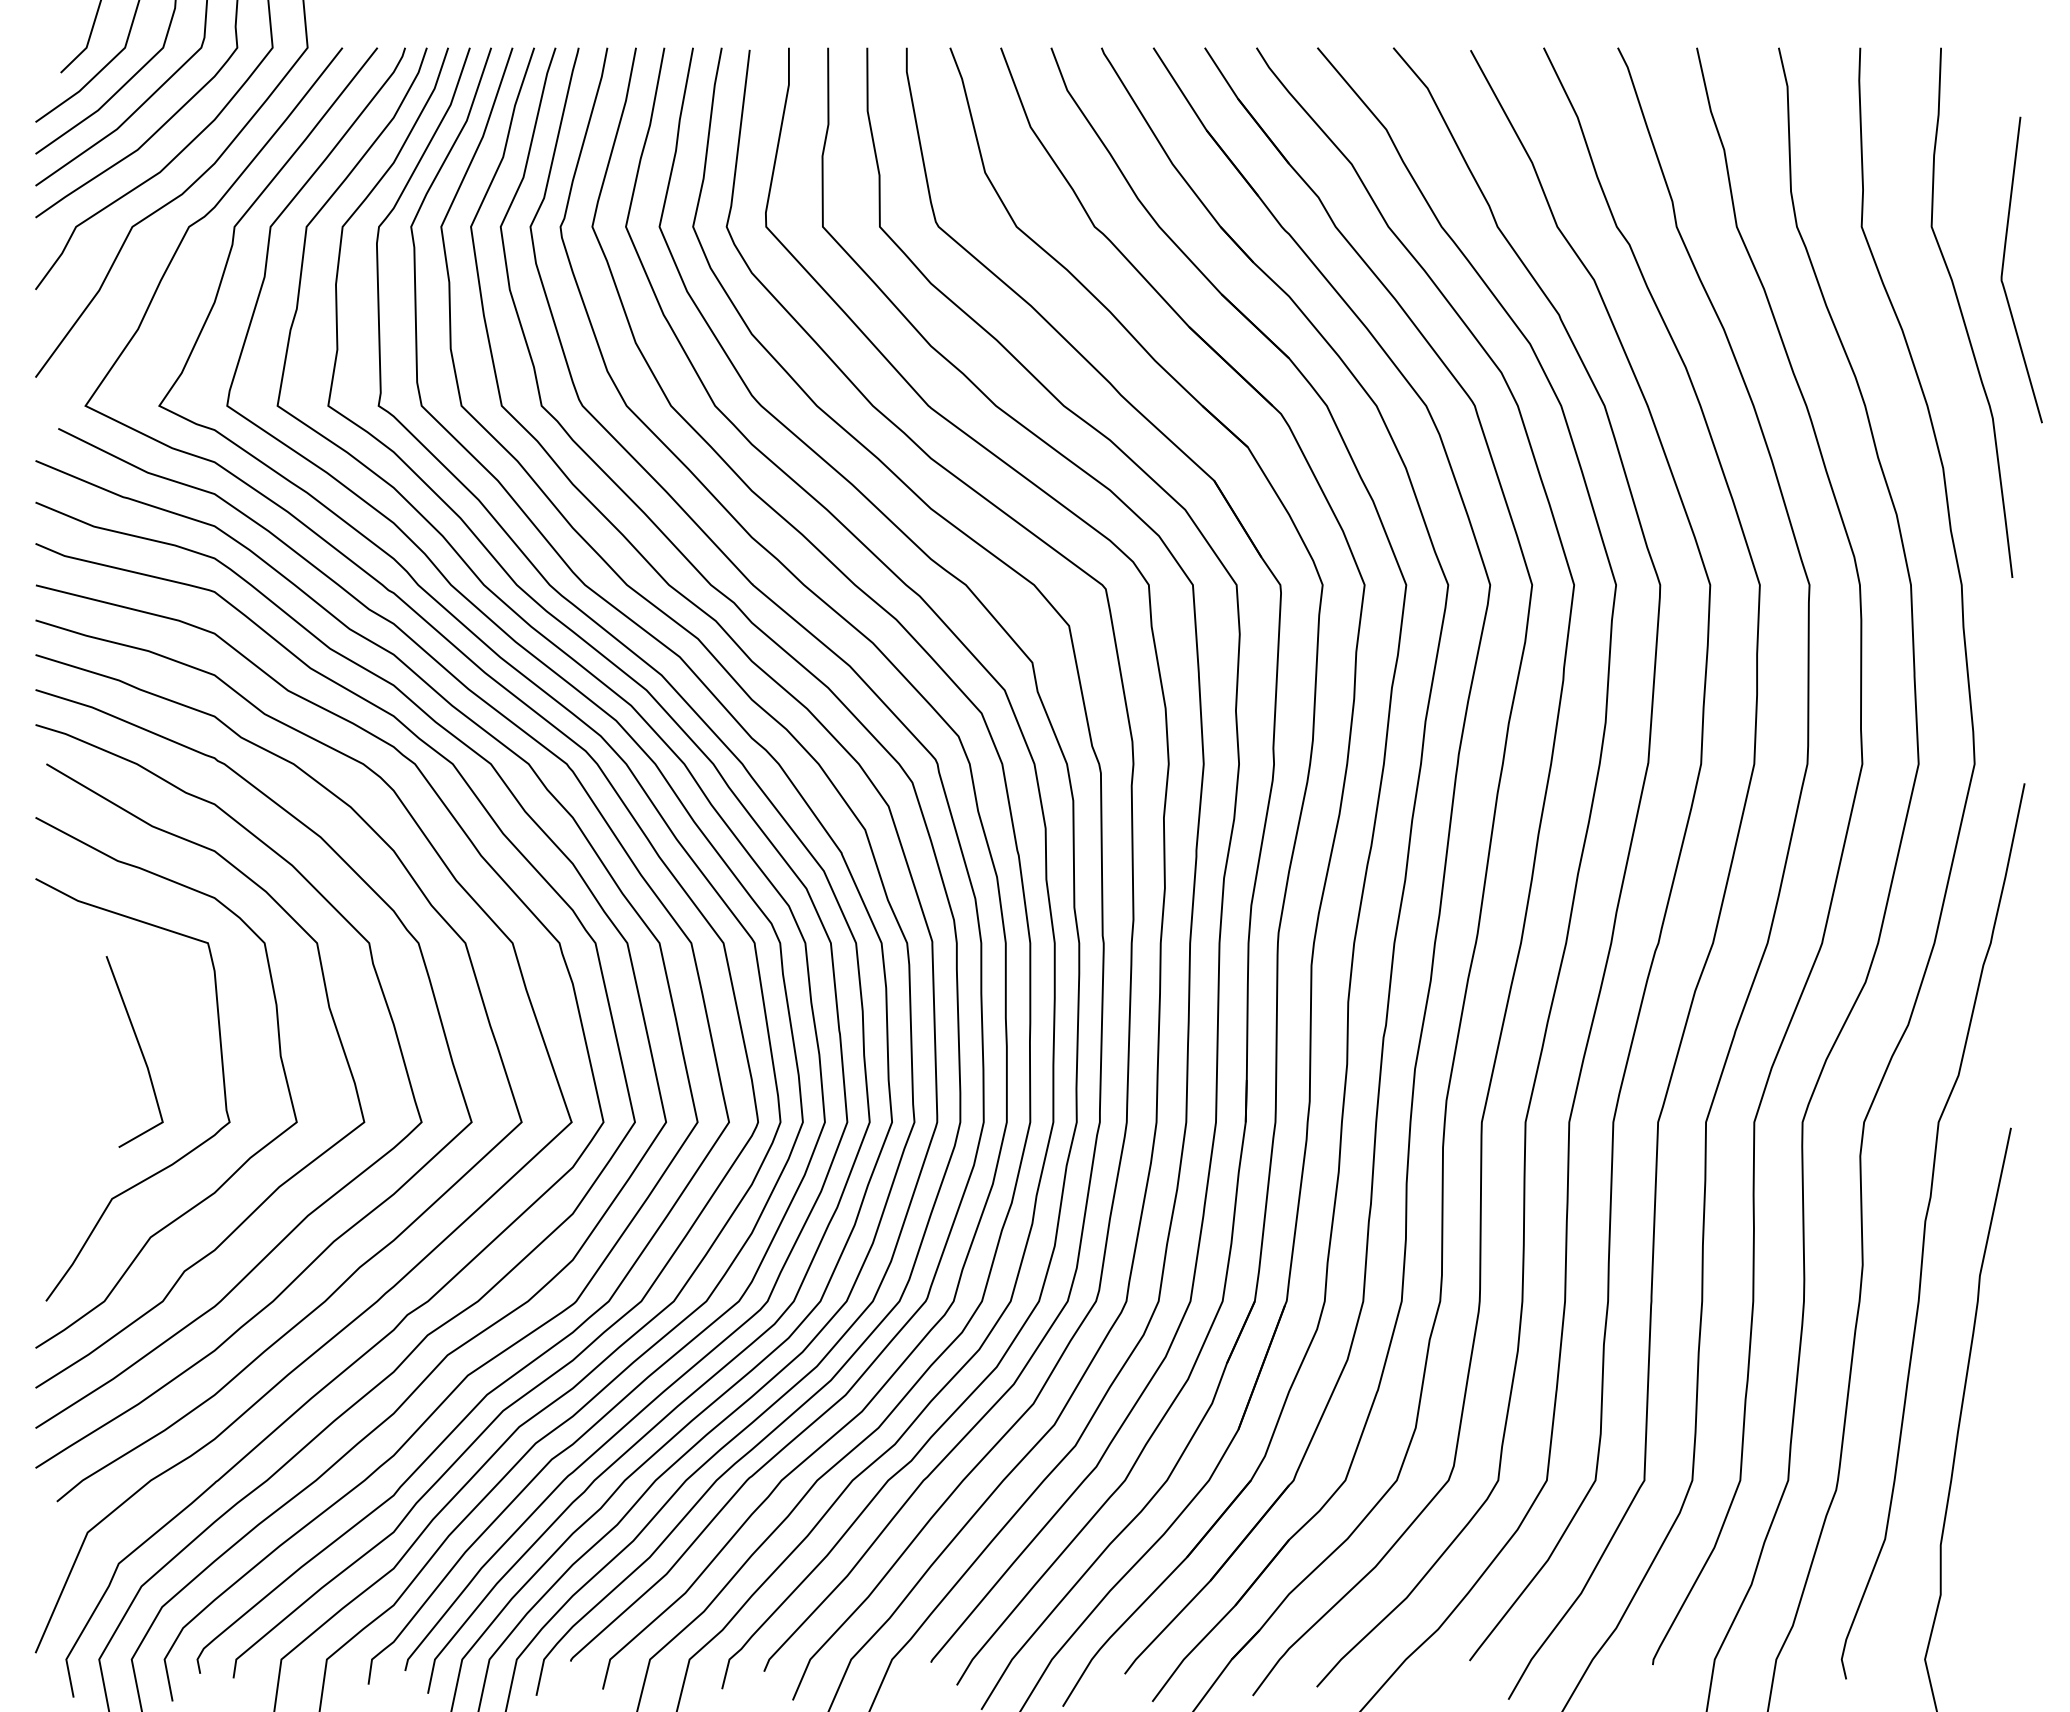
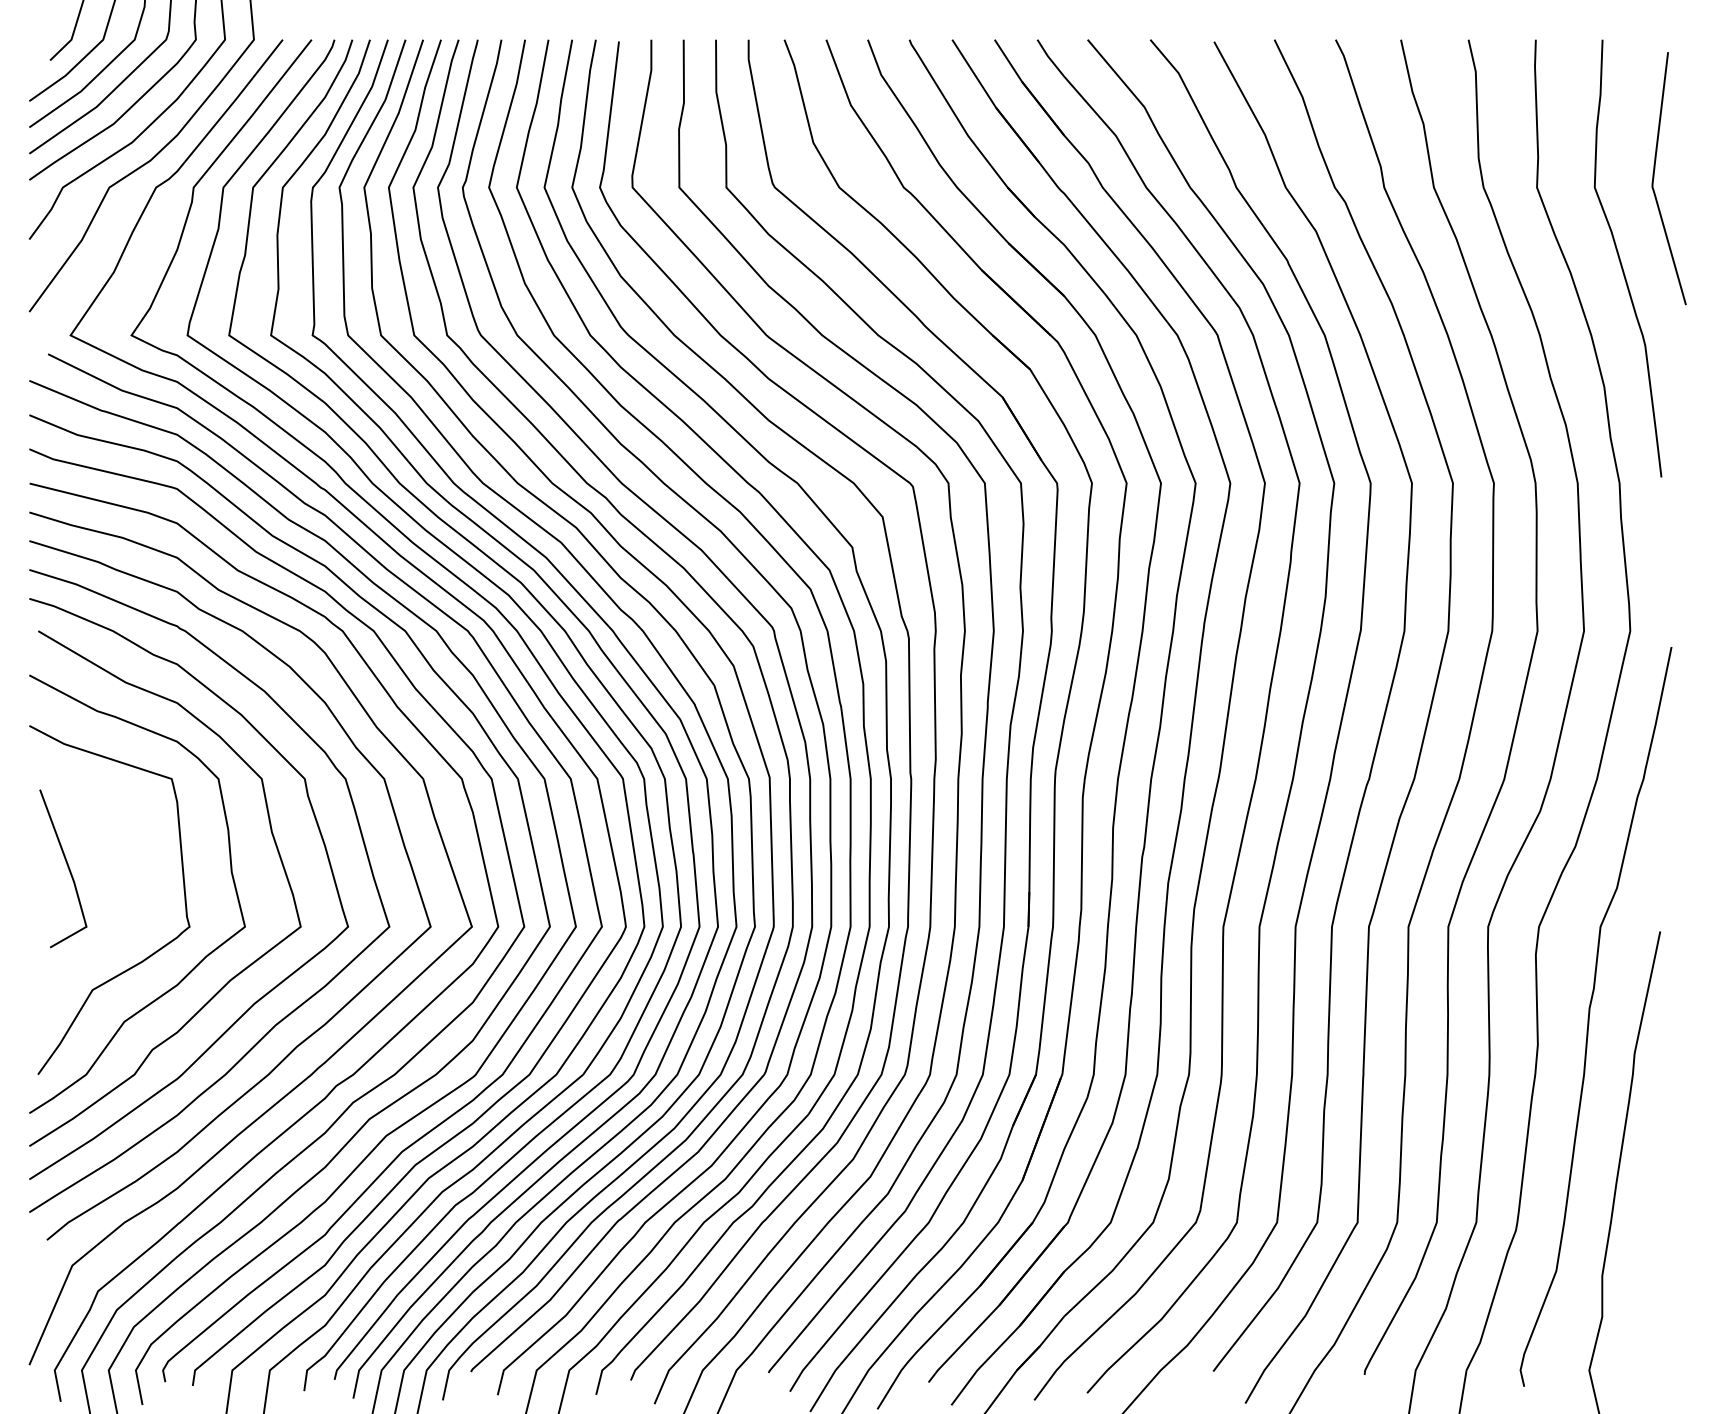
curve: (2003, 269) -> (1654, 178), moved
line: (139, 1048) -> (67, 865), moved

